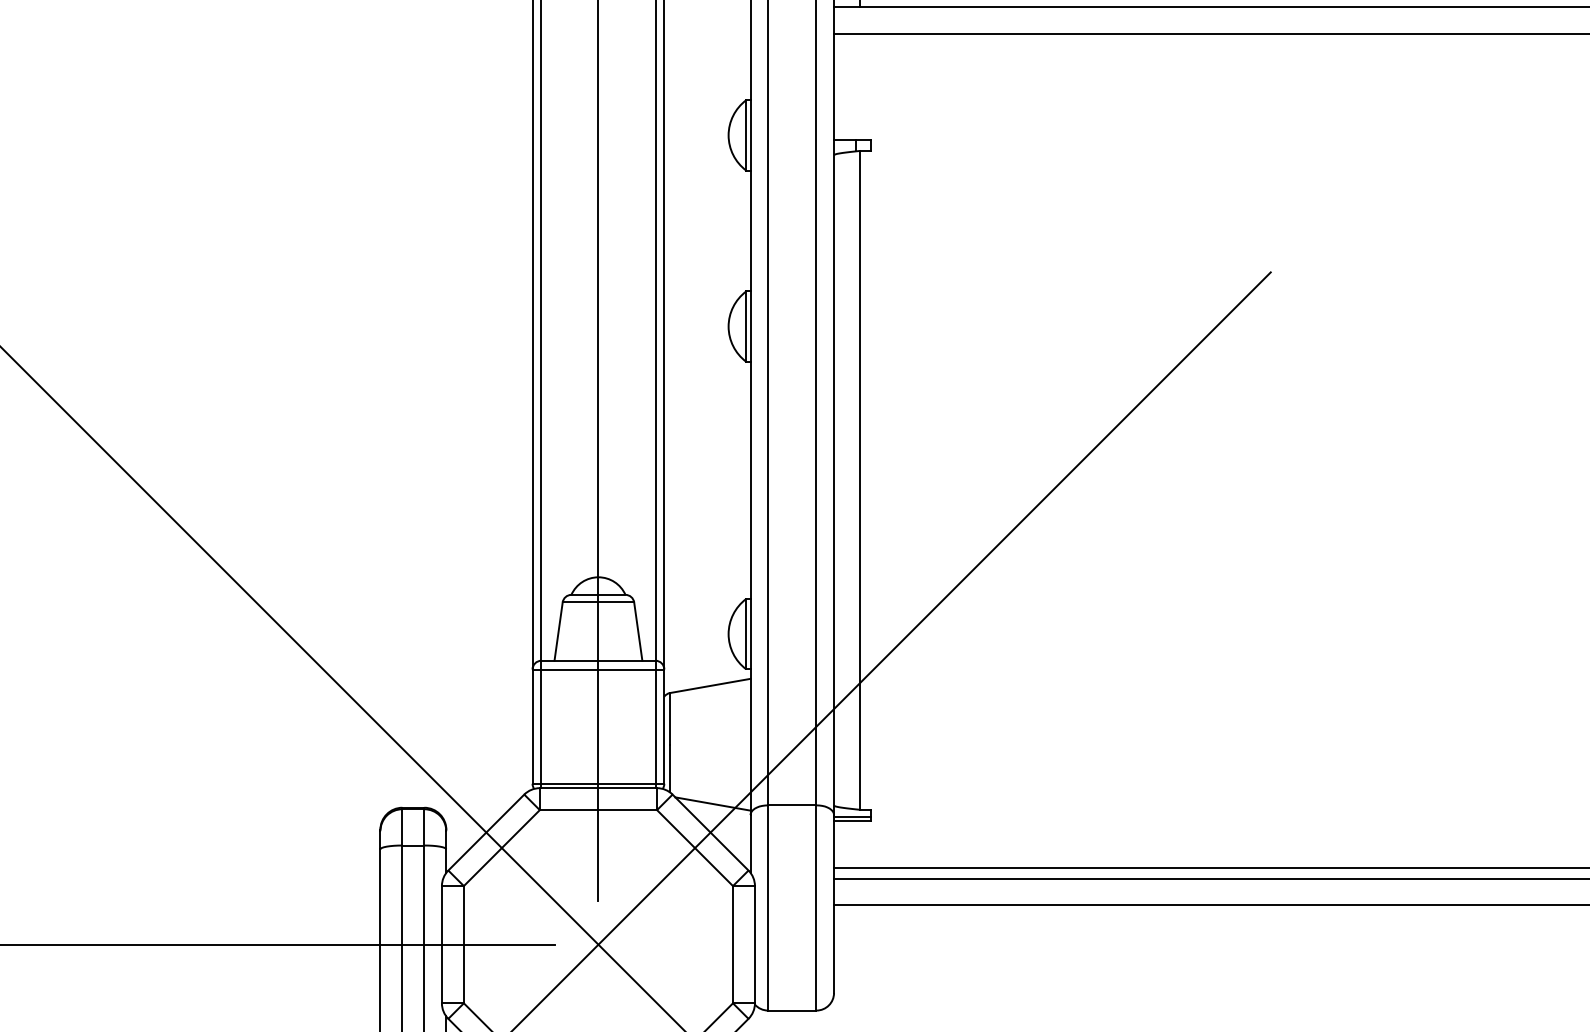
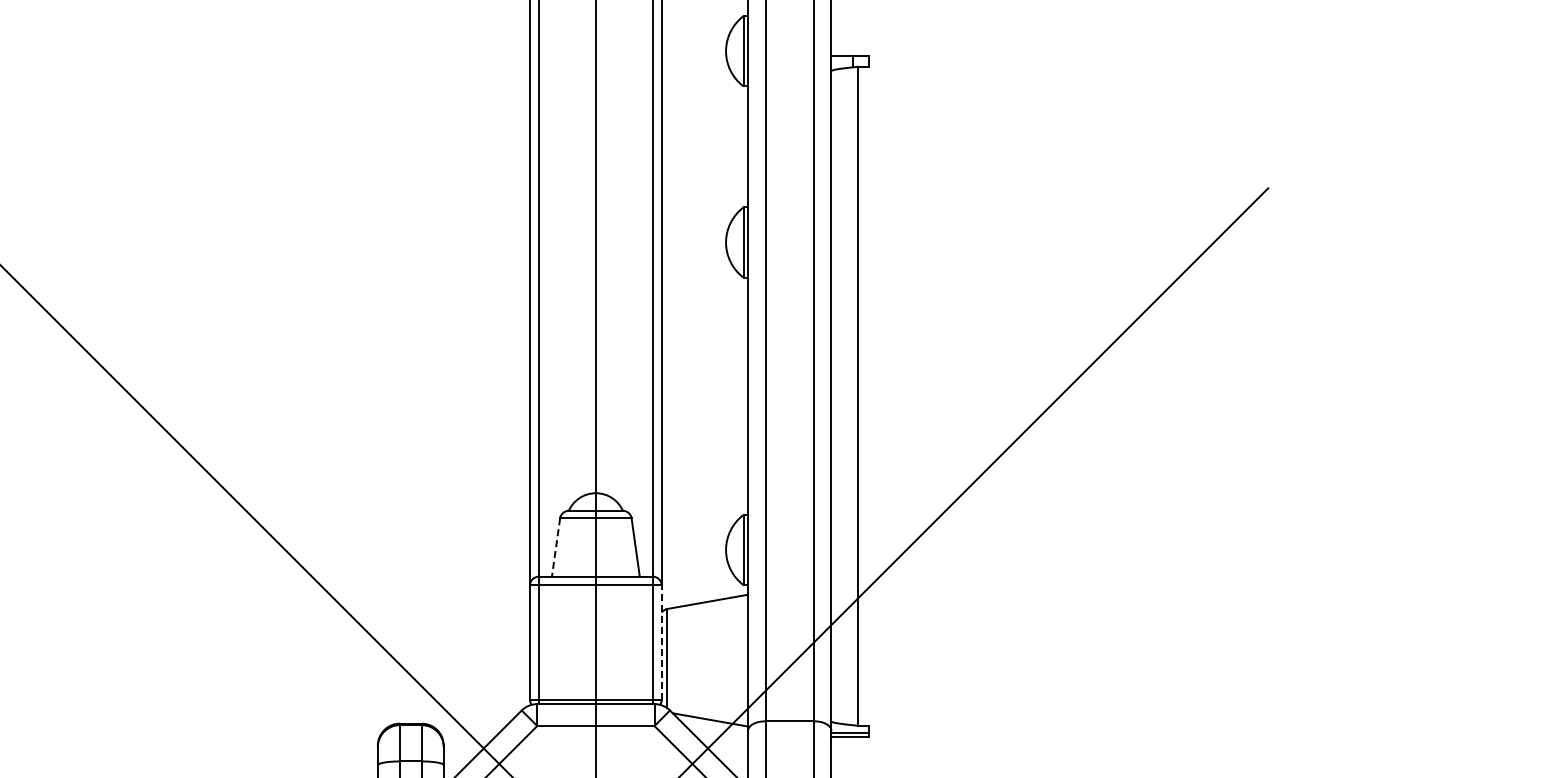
line: (558, 632) -> (555, 548), solid -> dashed
line: (664, 726) -> (661, 642), solid -> dashed

